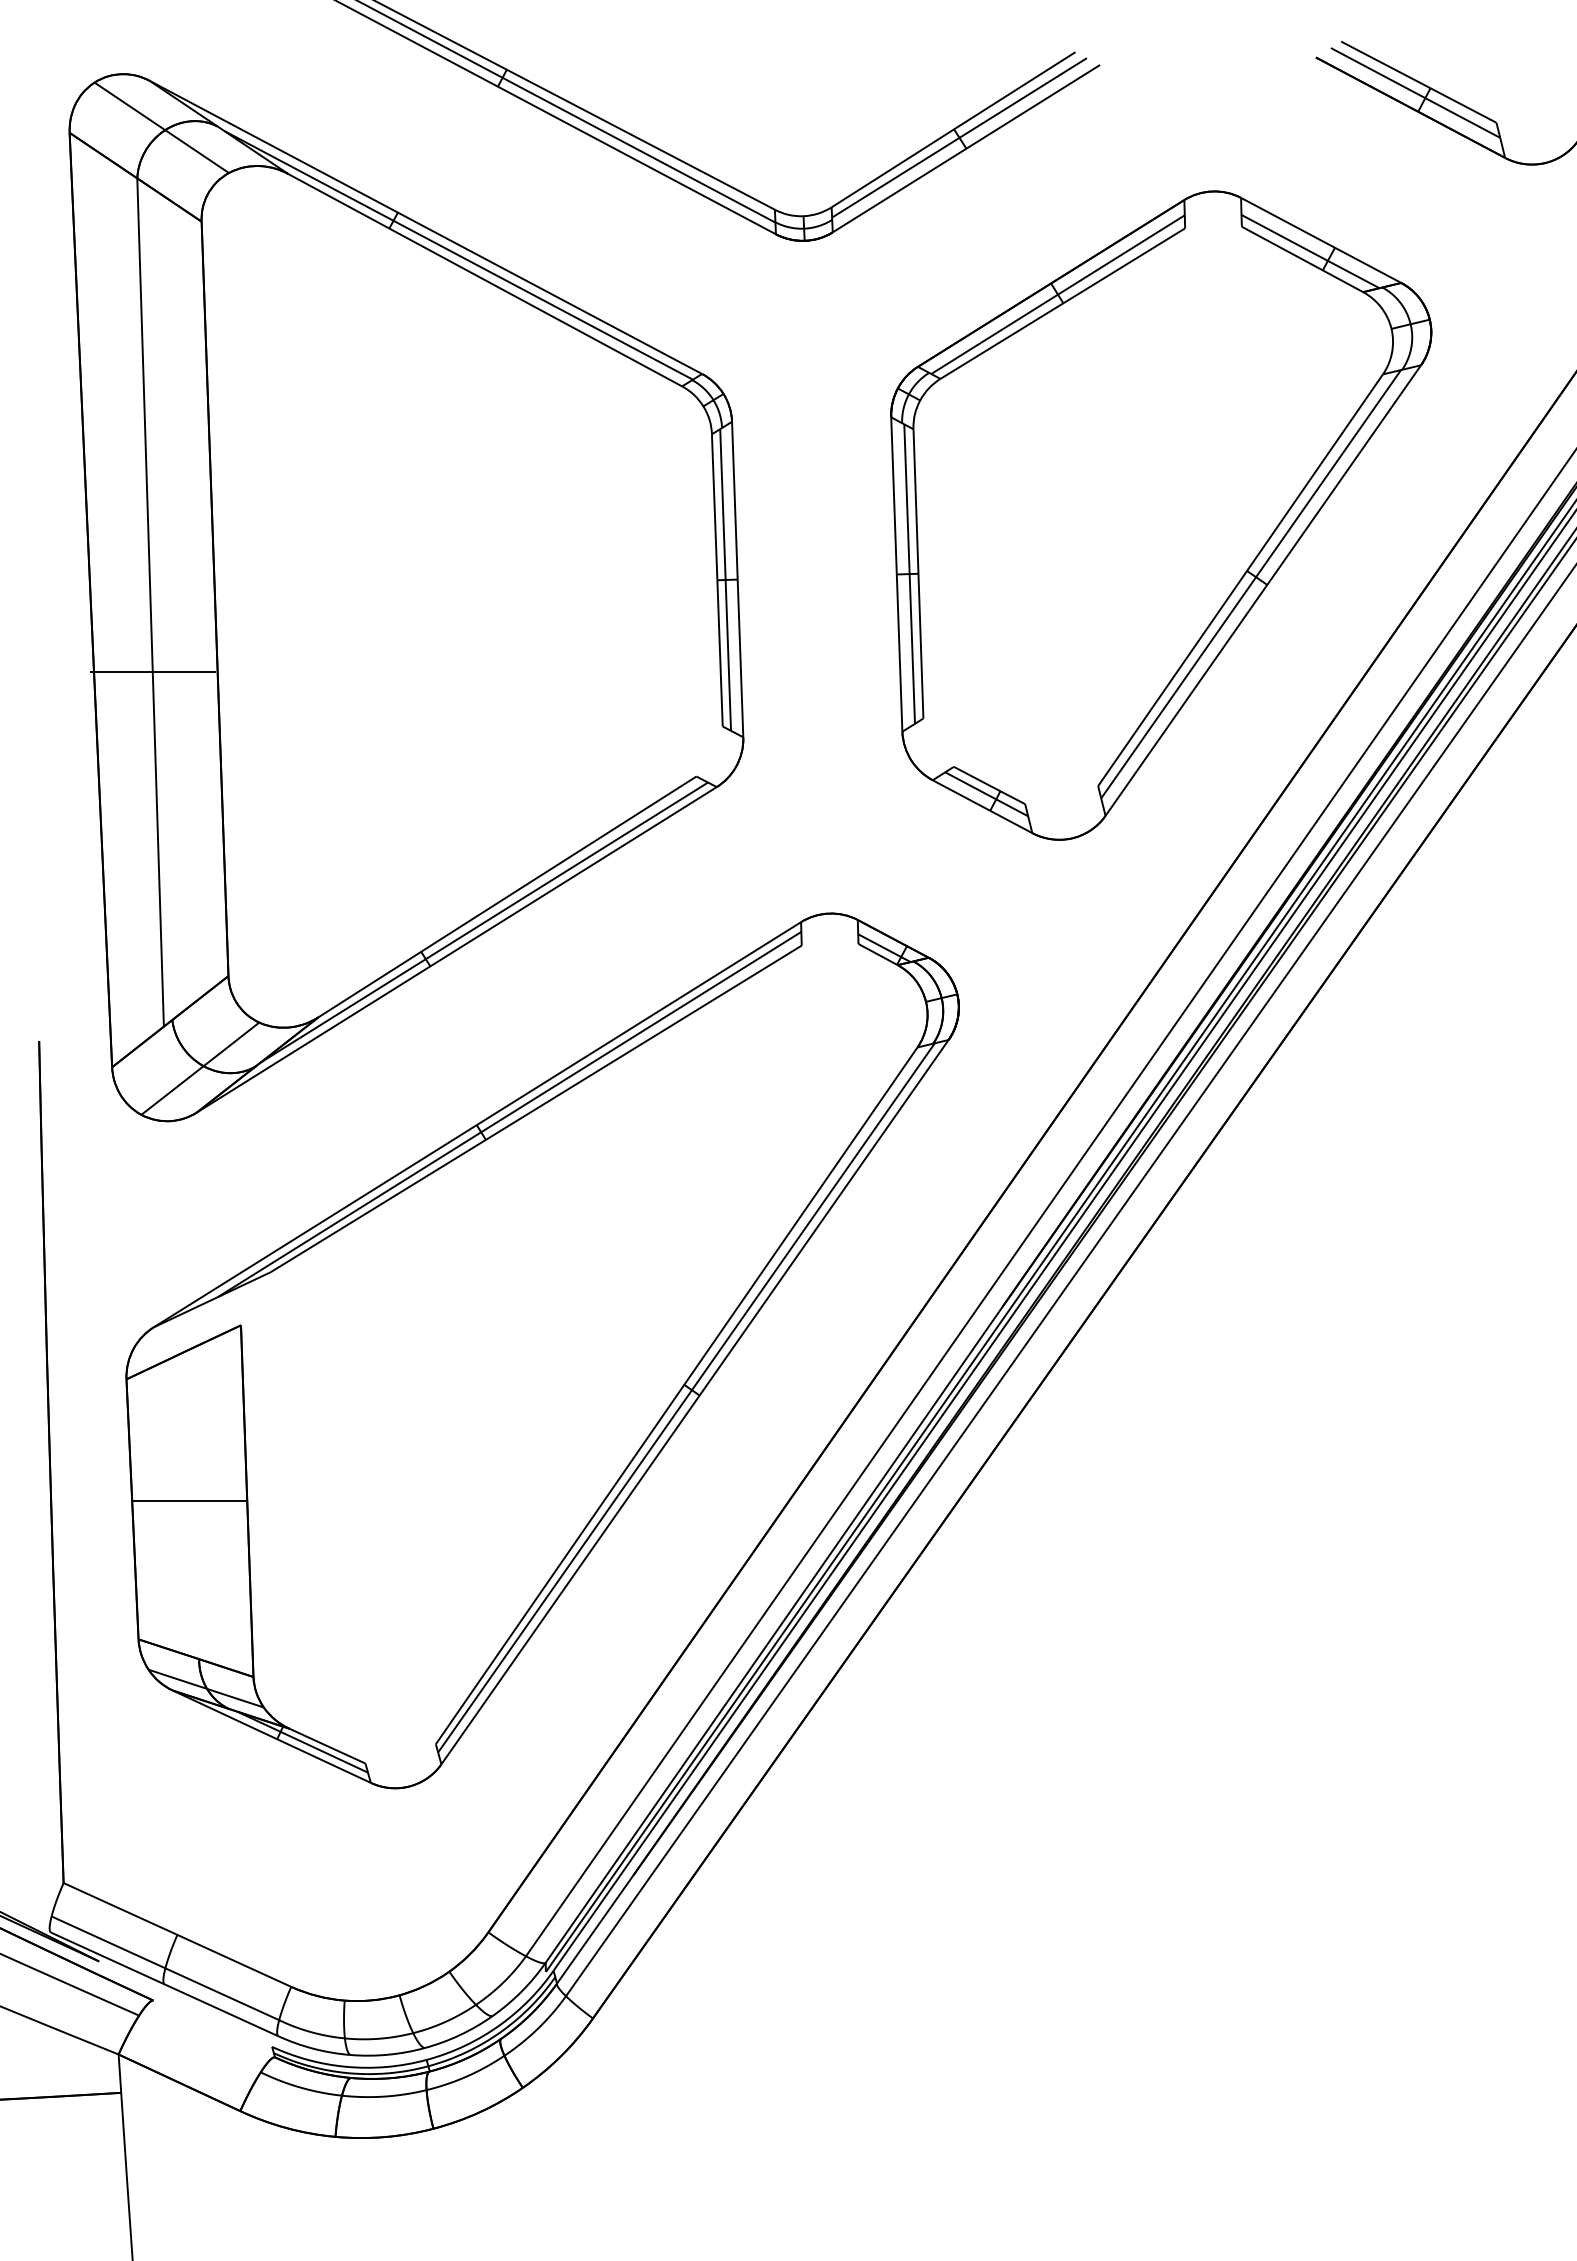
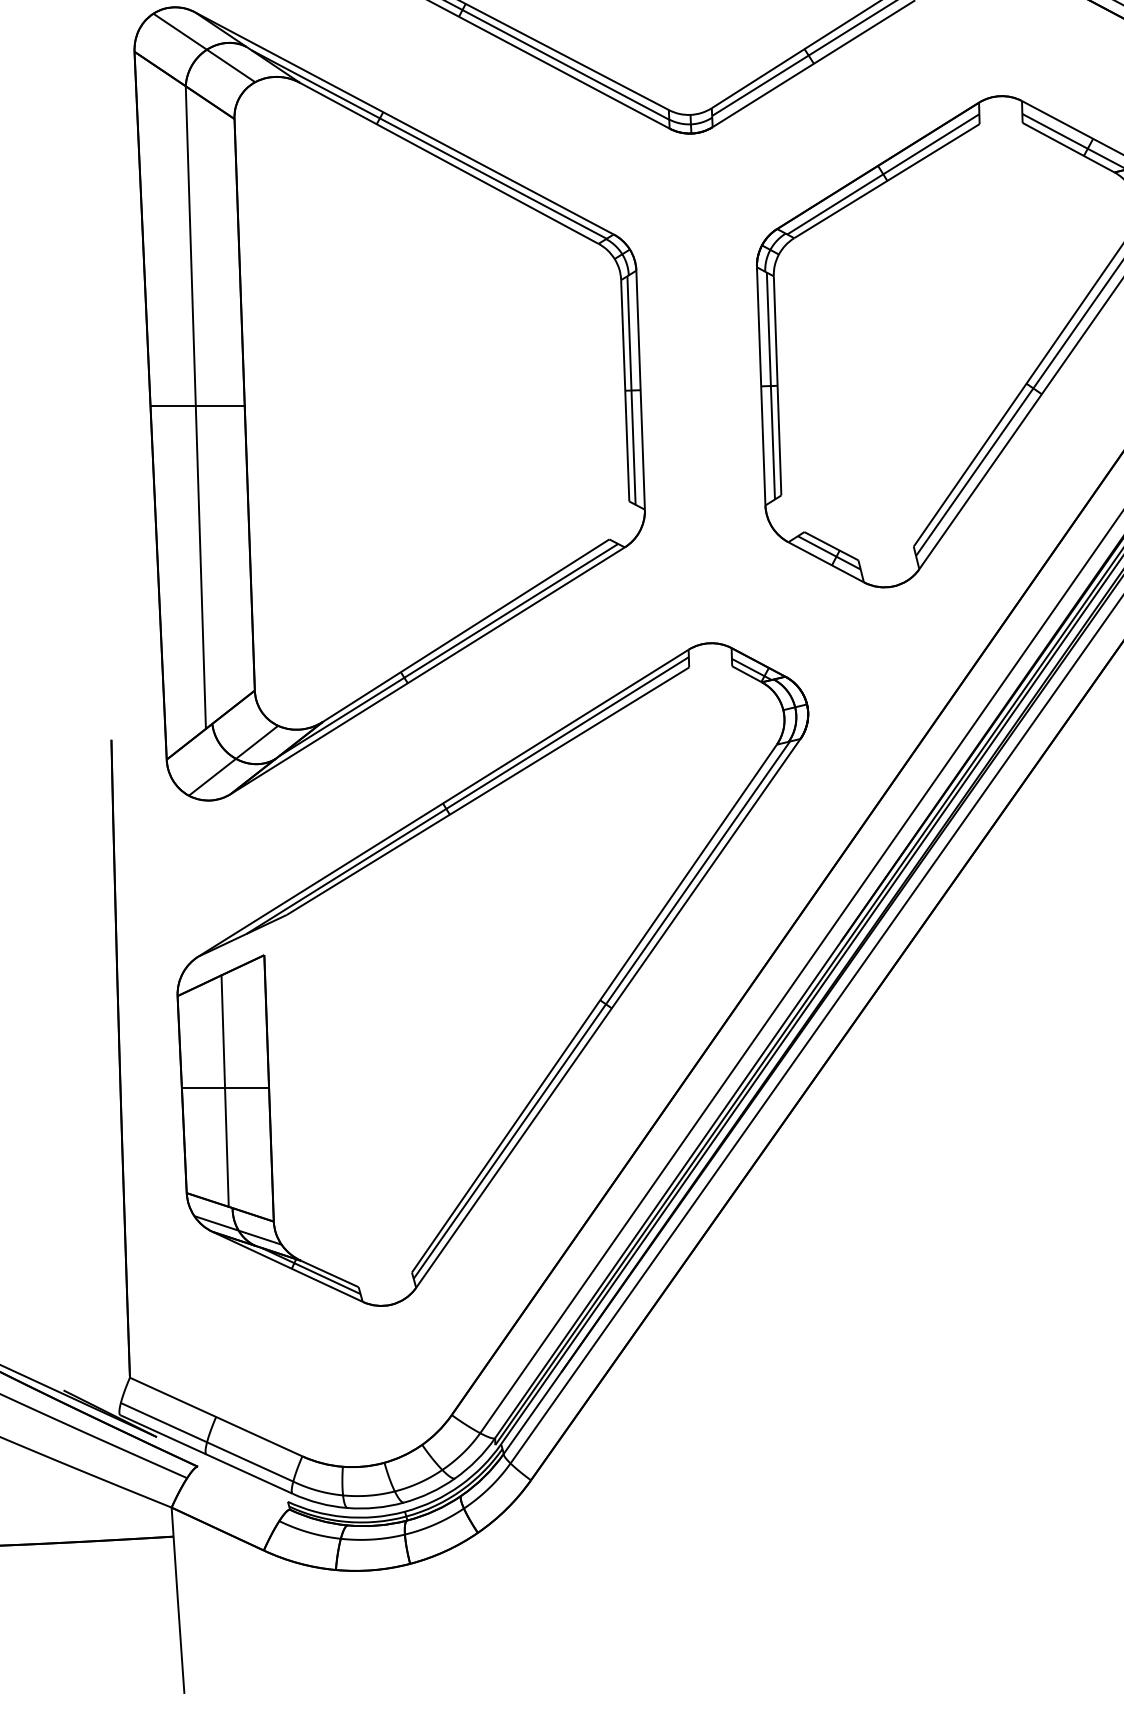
line: (152, 671) -> (197, 405), moved
line: (189, 1504) -> (225, 1090), added

